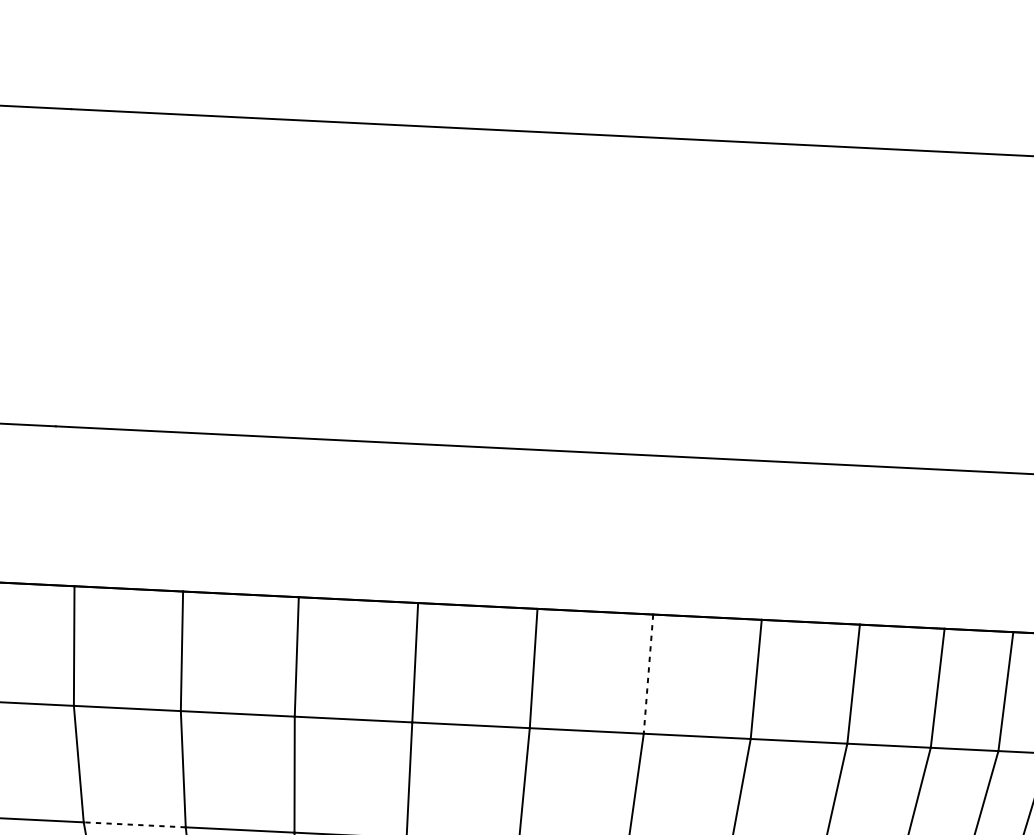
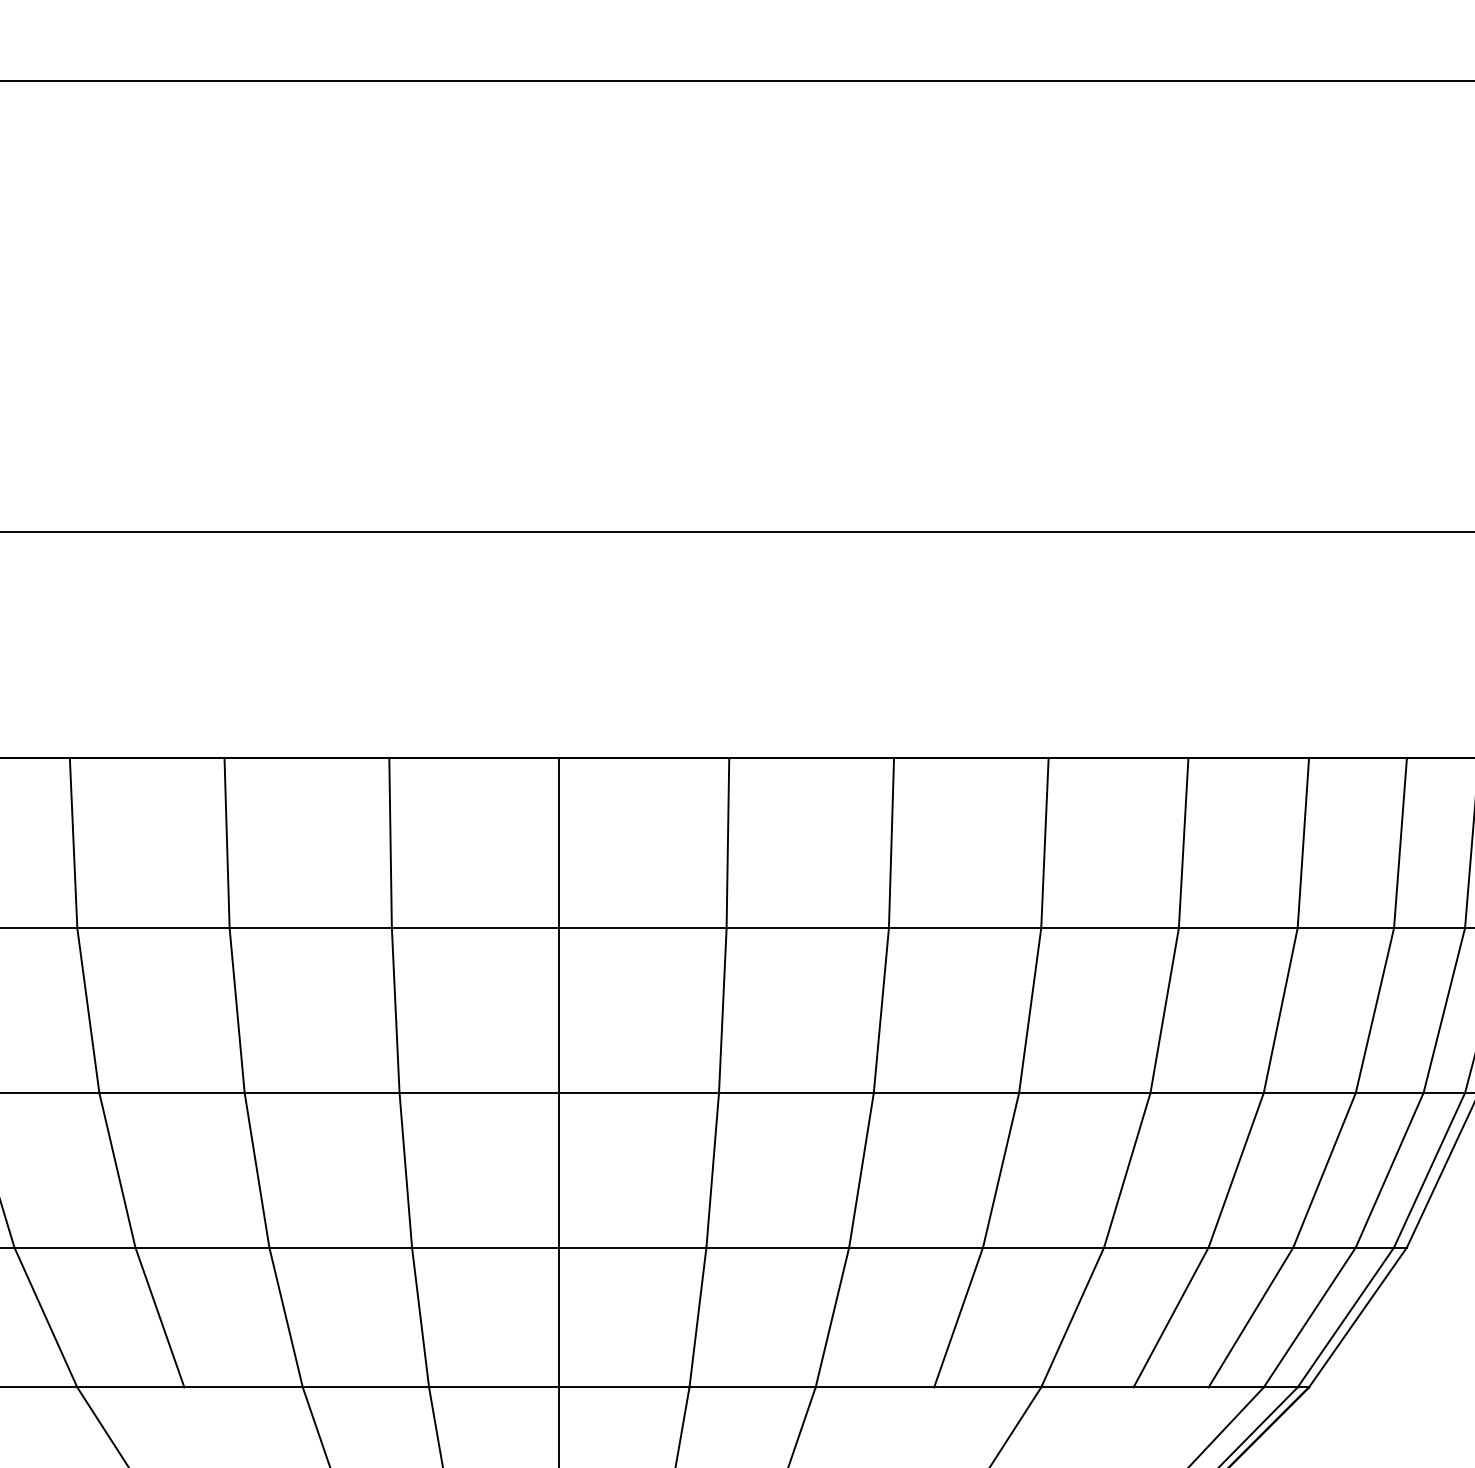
line: (648, 674) -> (891, 843), dashed -> solid
line: (135, 825) -> (172, 1093), dashed -> solid

